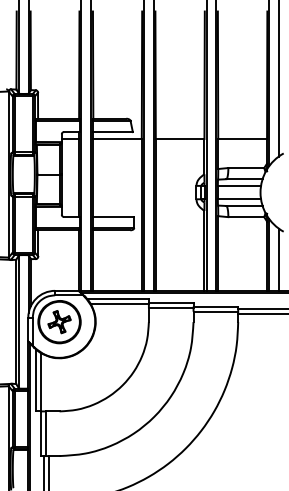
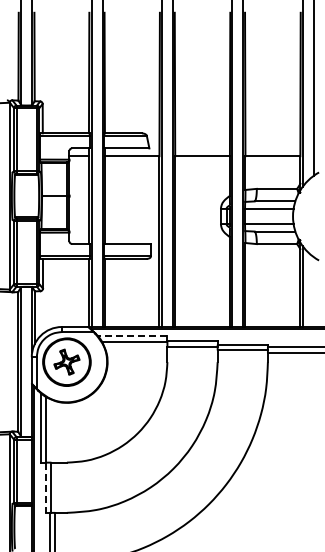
line: (278, 260) -> (313, 292), removed
line: (117, 298) -> (132, 335), solid -> dashed
line: (40, 434) -> (45, 488), solid -> dashed

